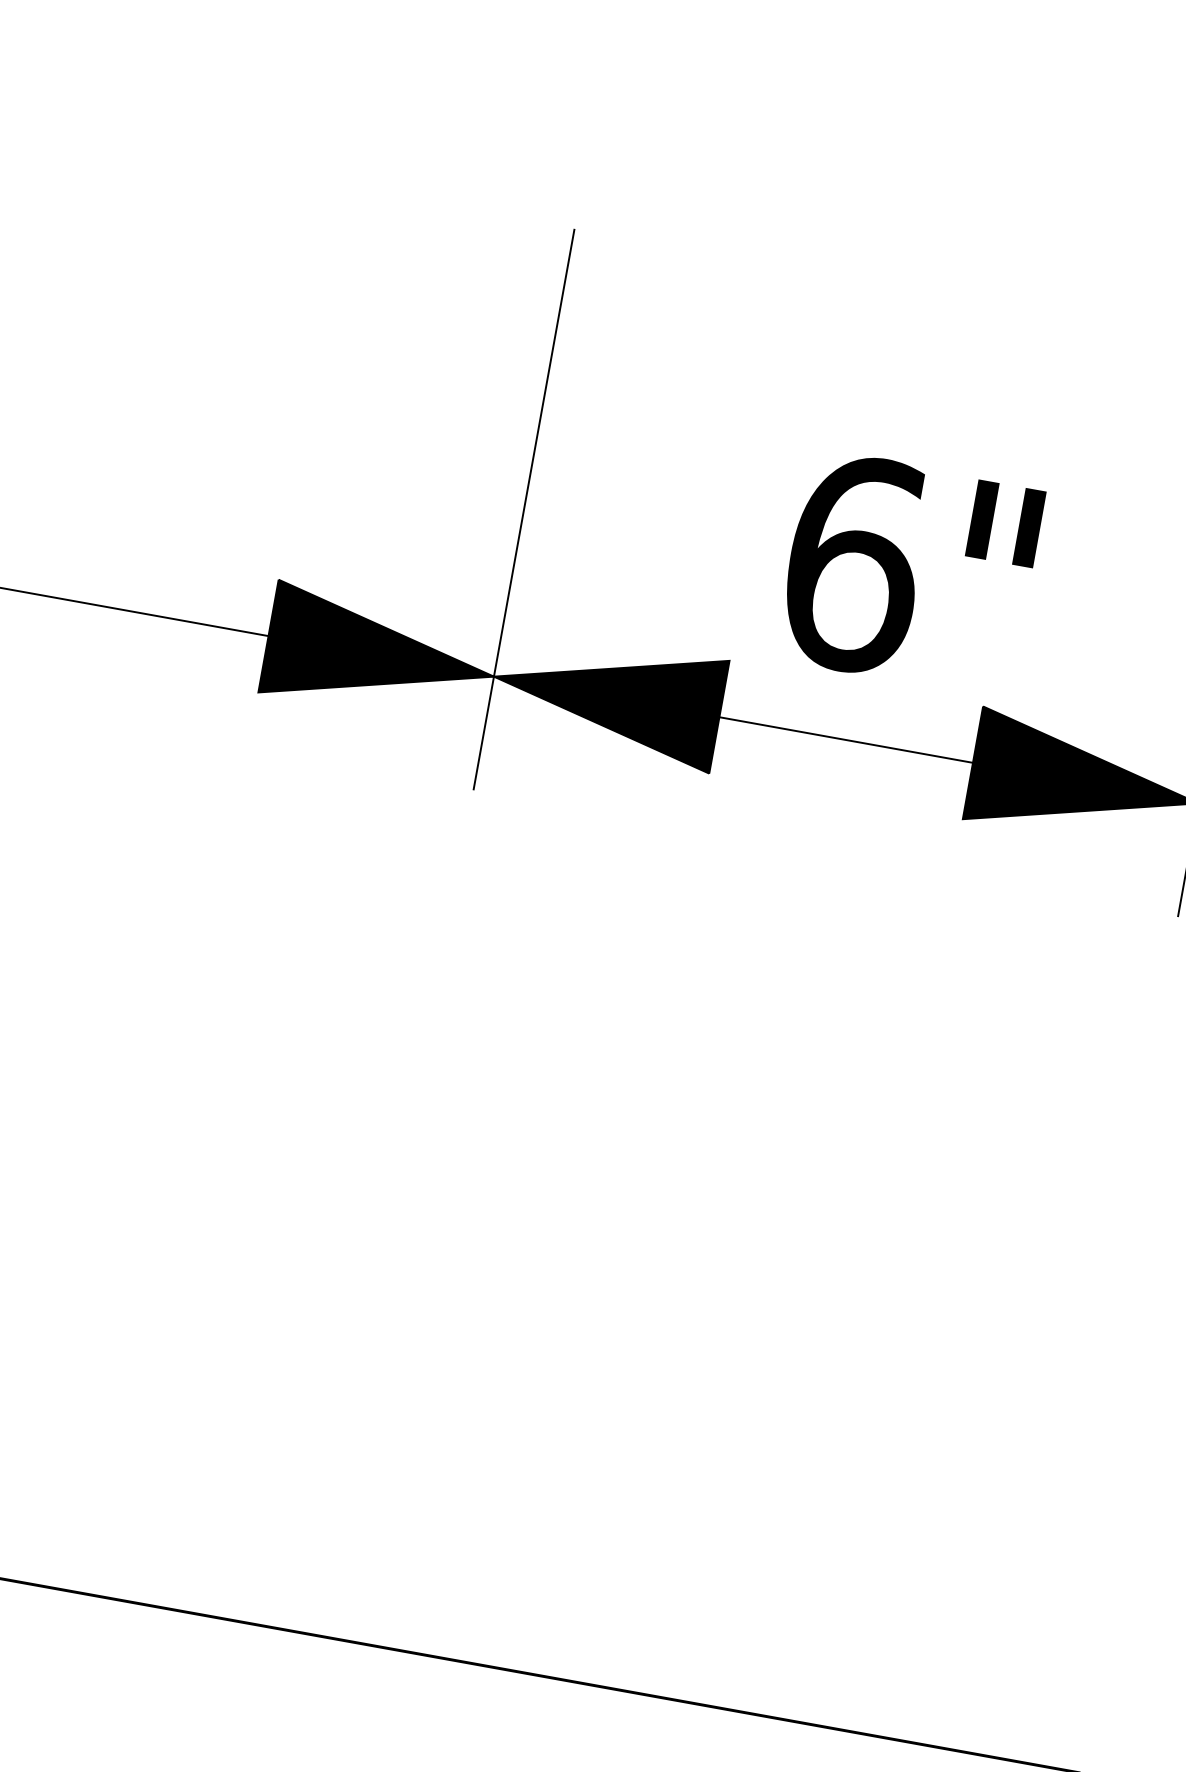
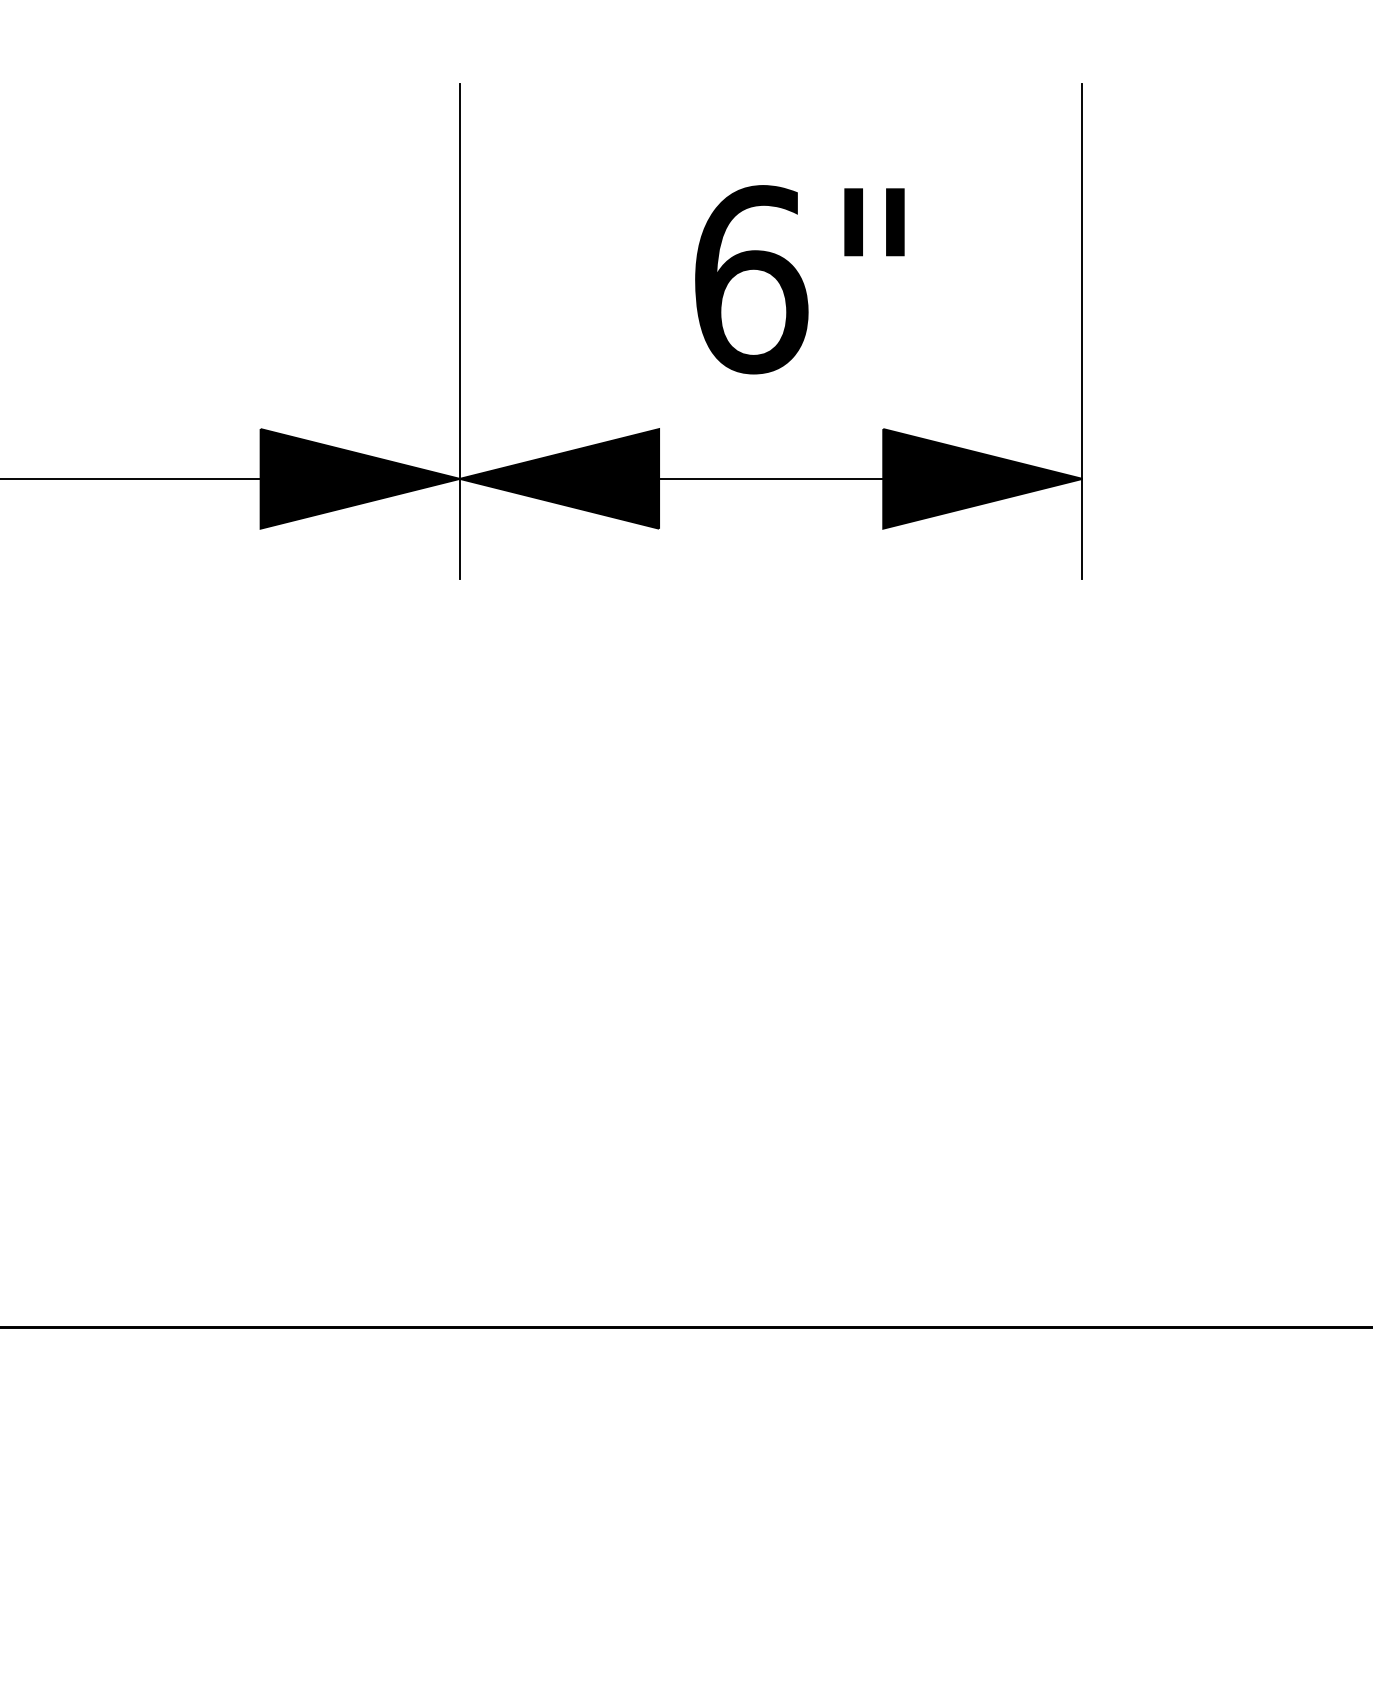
text: (909, 573) -> (799, 279), moved

